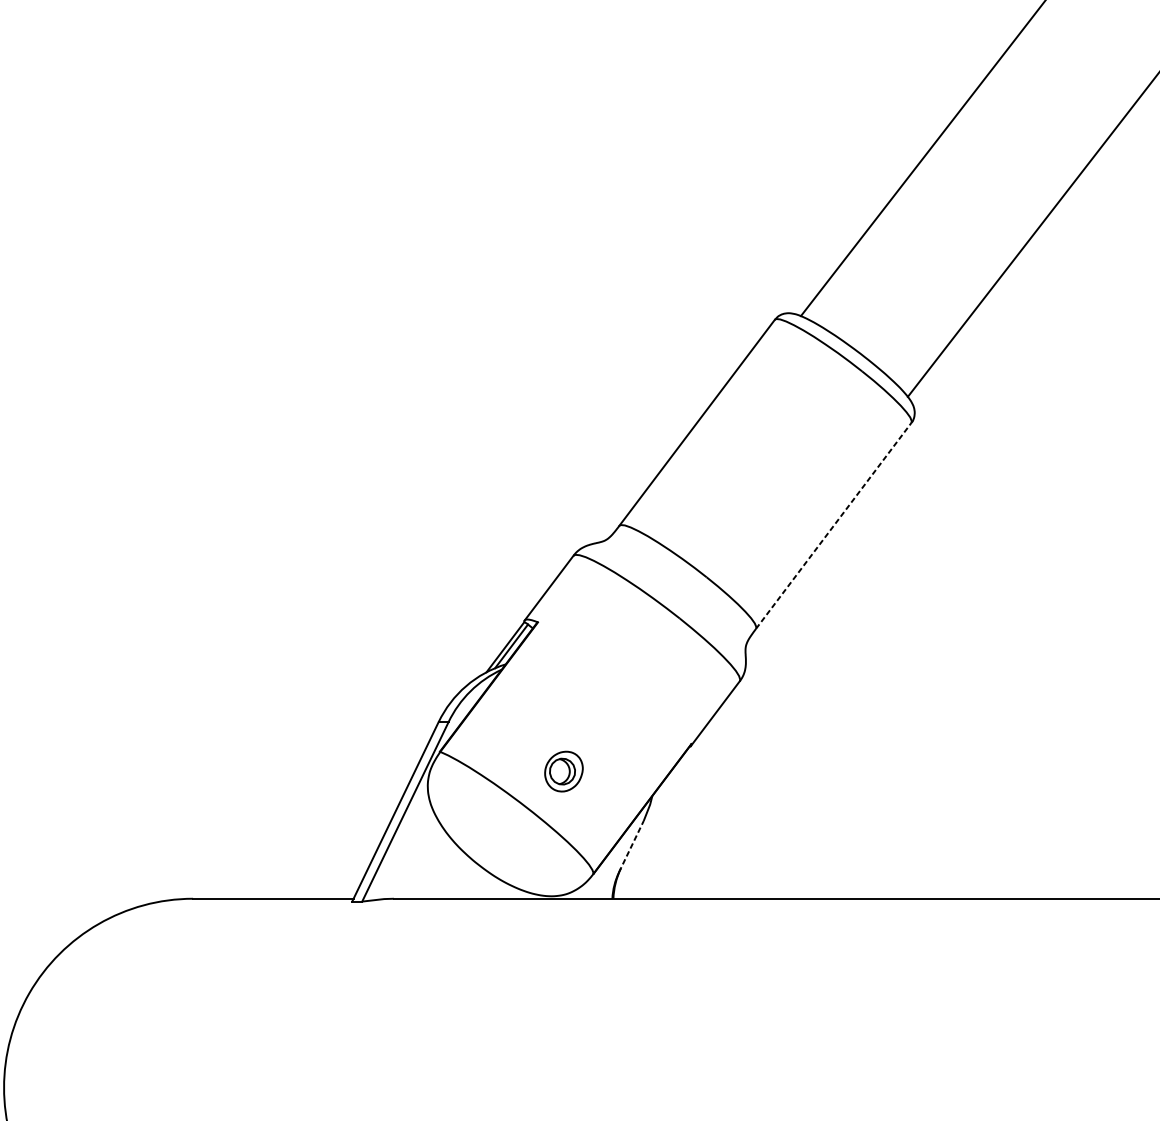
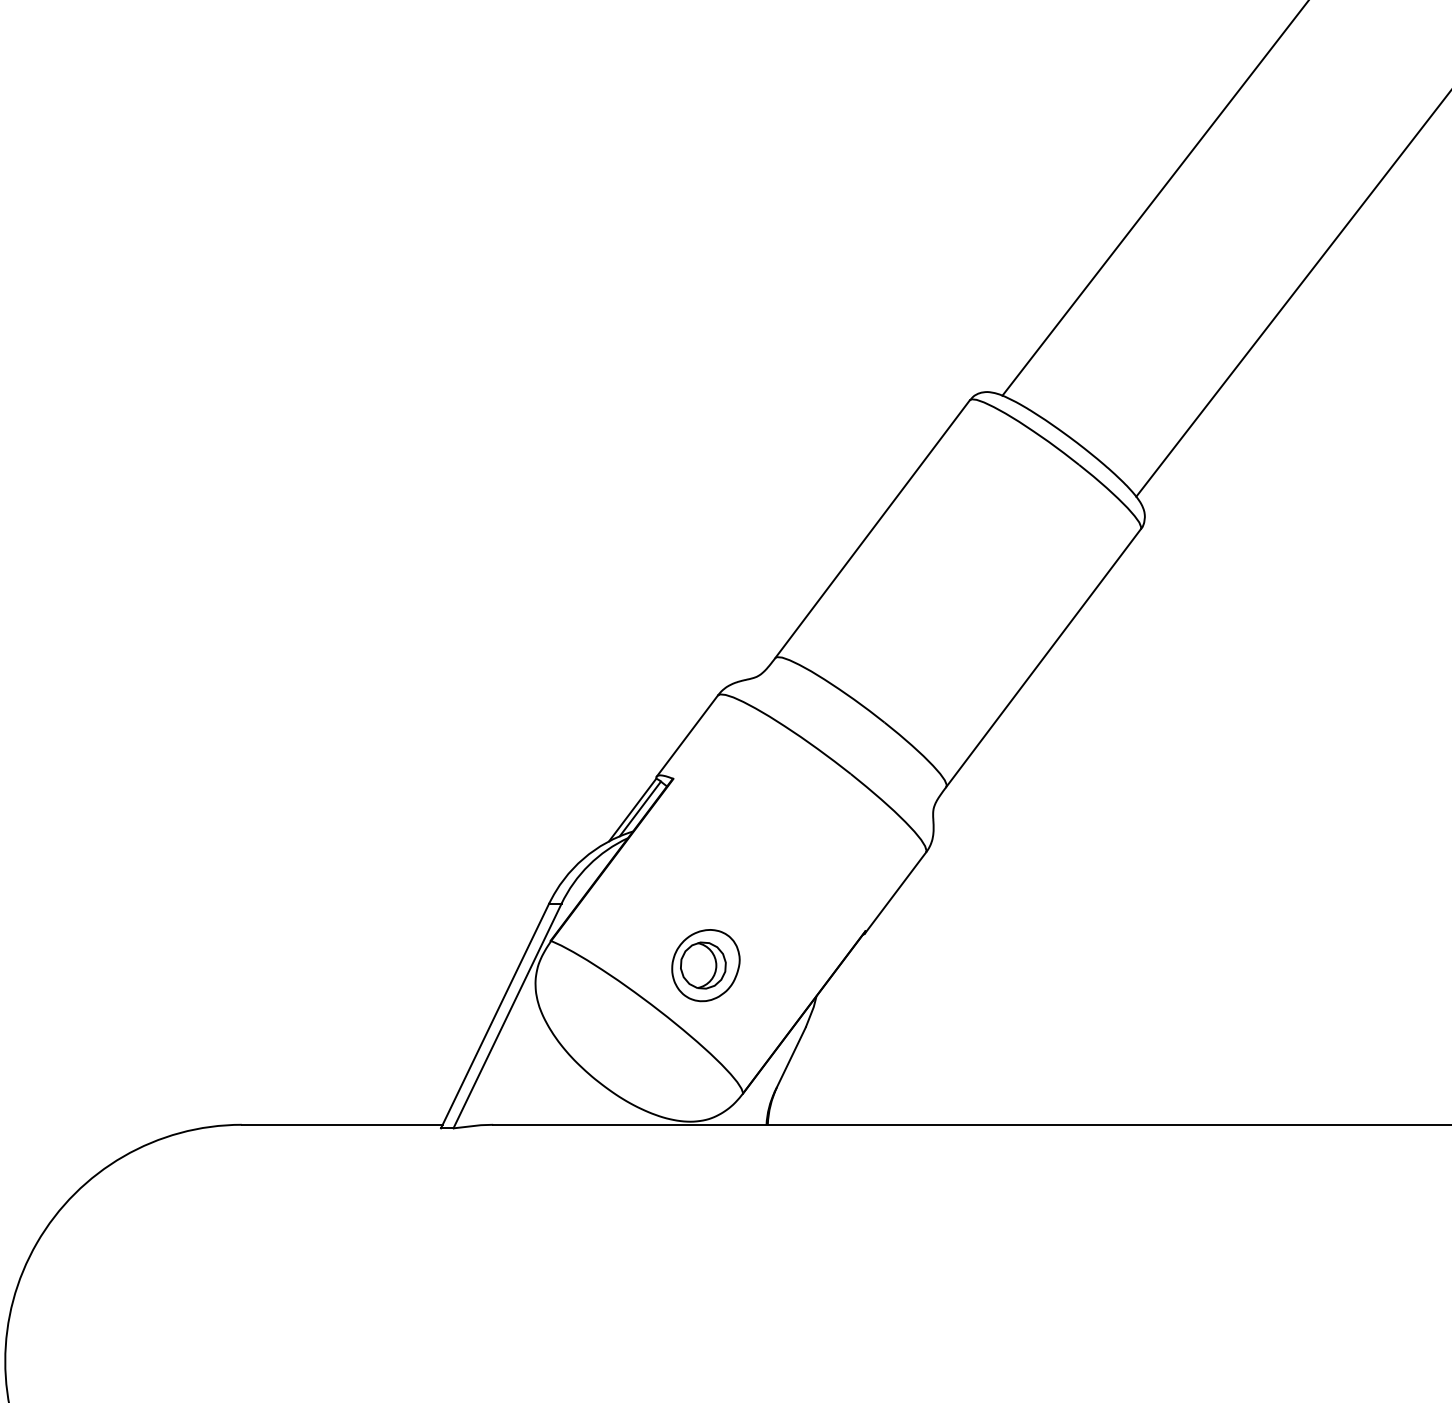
line: (833, 525) -> (1043, 657), dashed -> solid
part: (563, 771) -> (705, 965), size x1.43
line: (631, 846) -> (790, 1059), dashed -> solid

